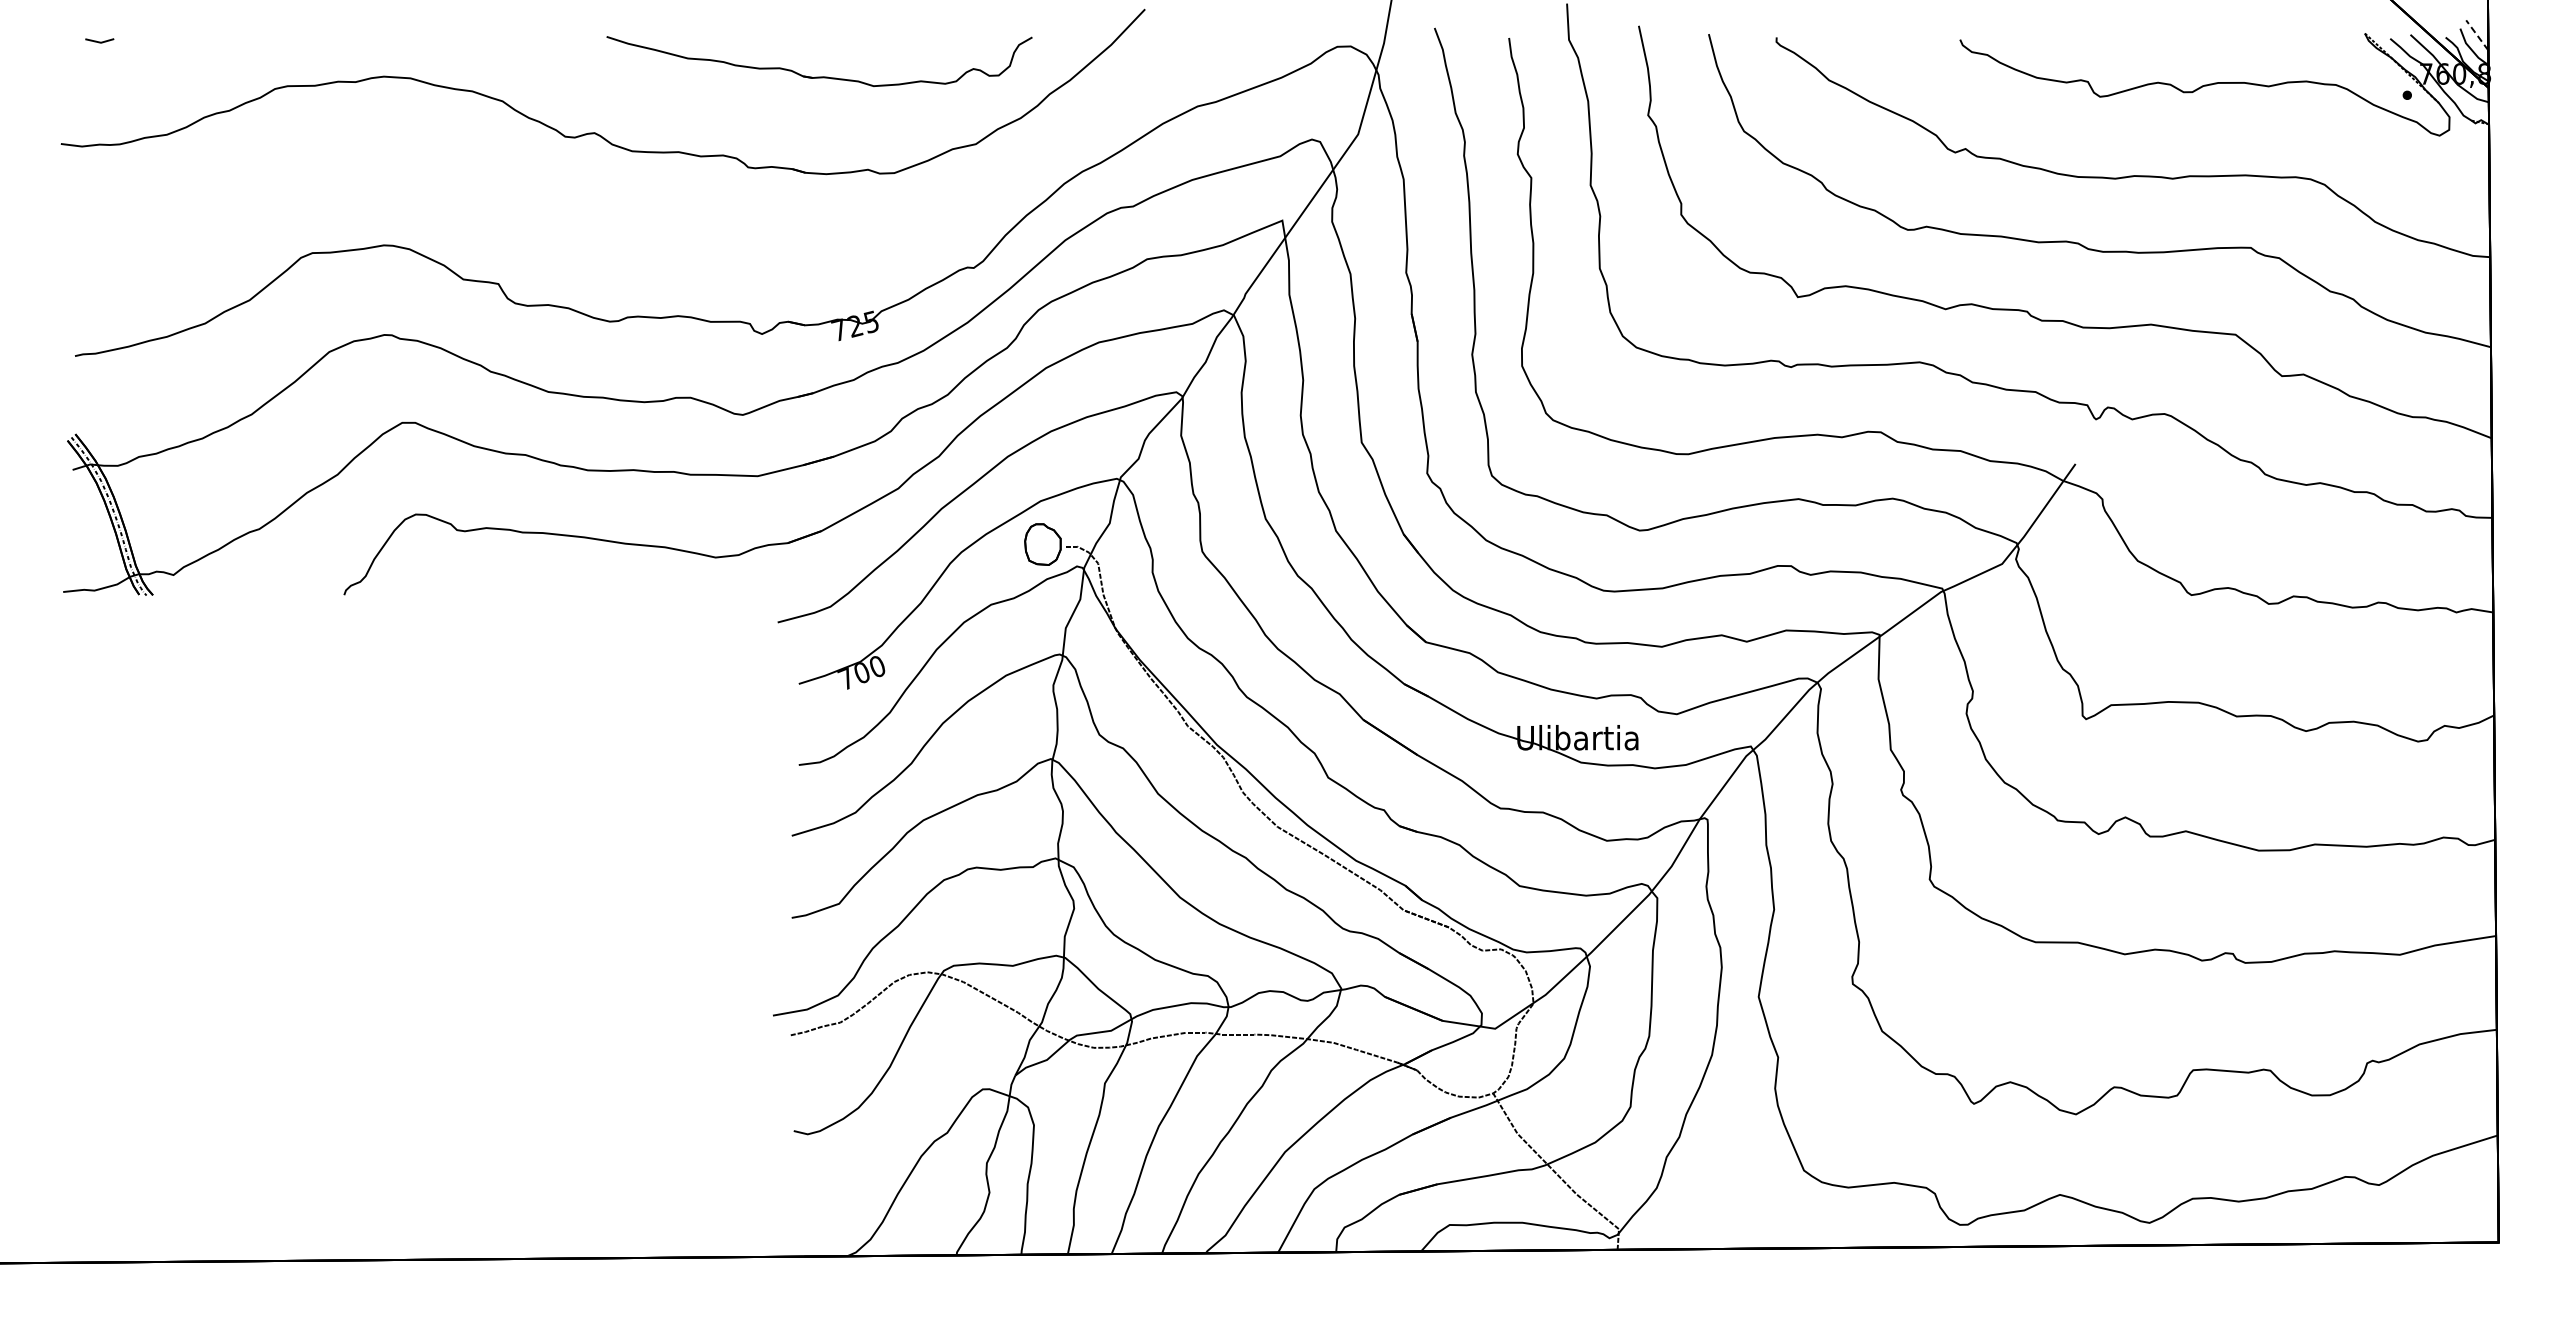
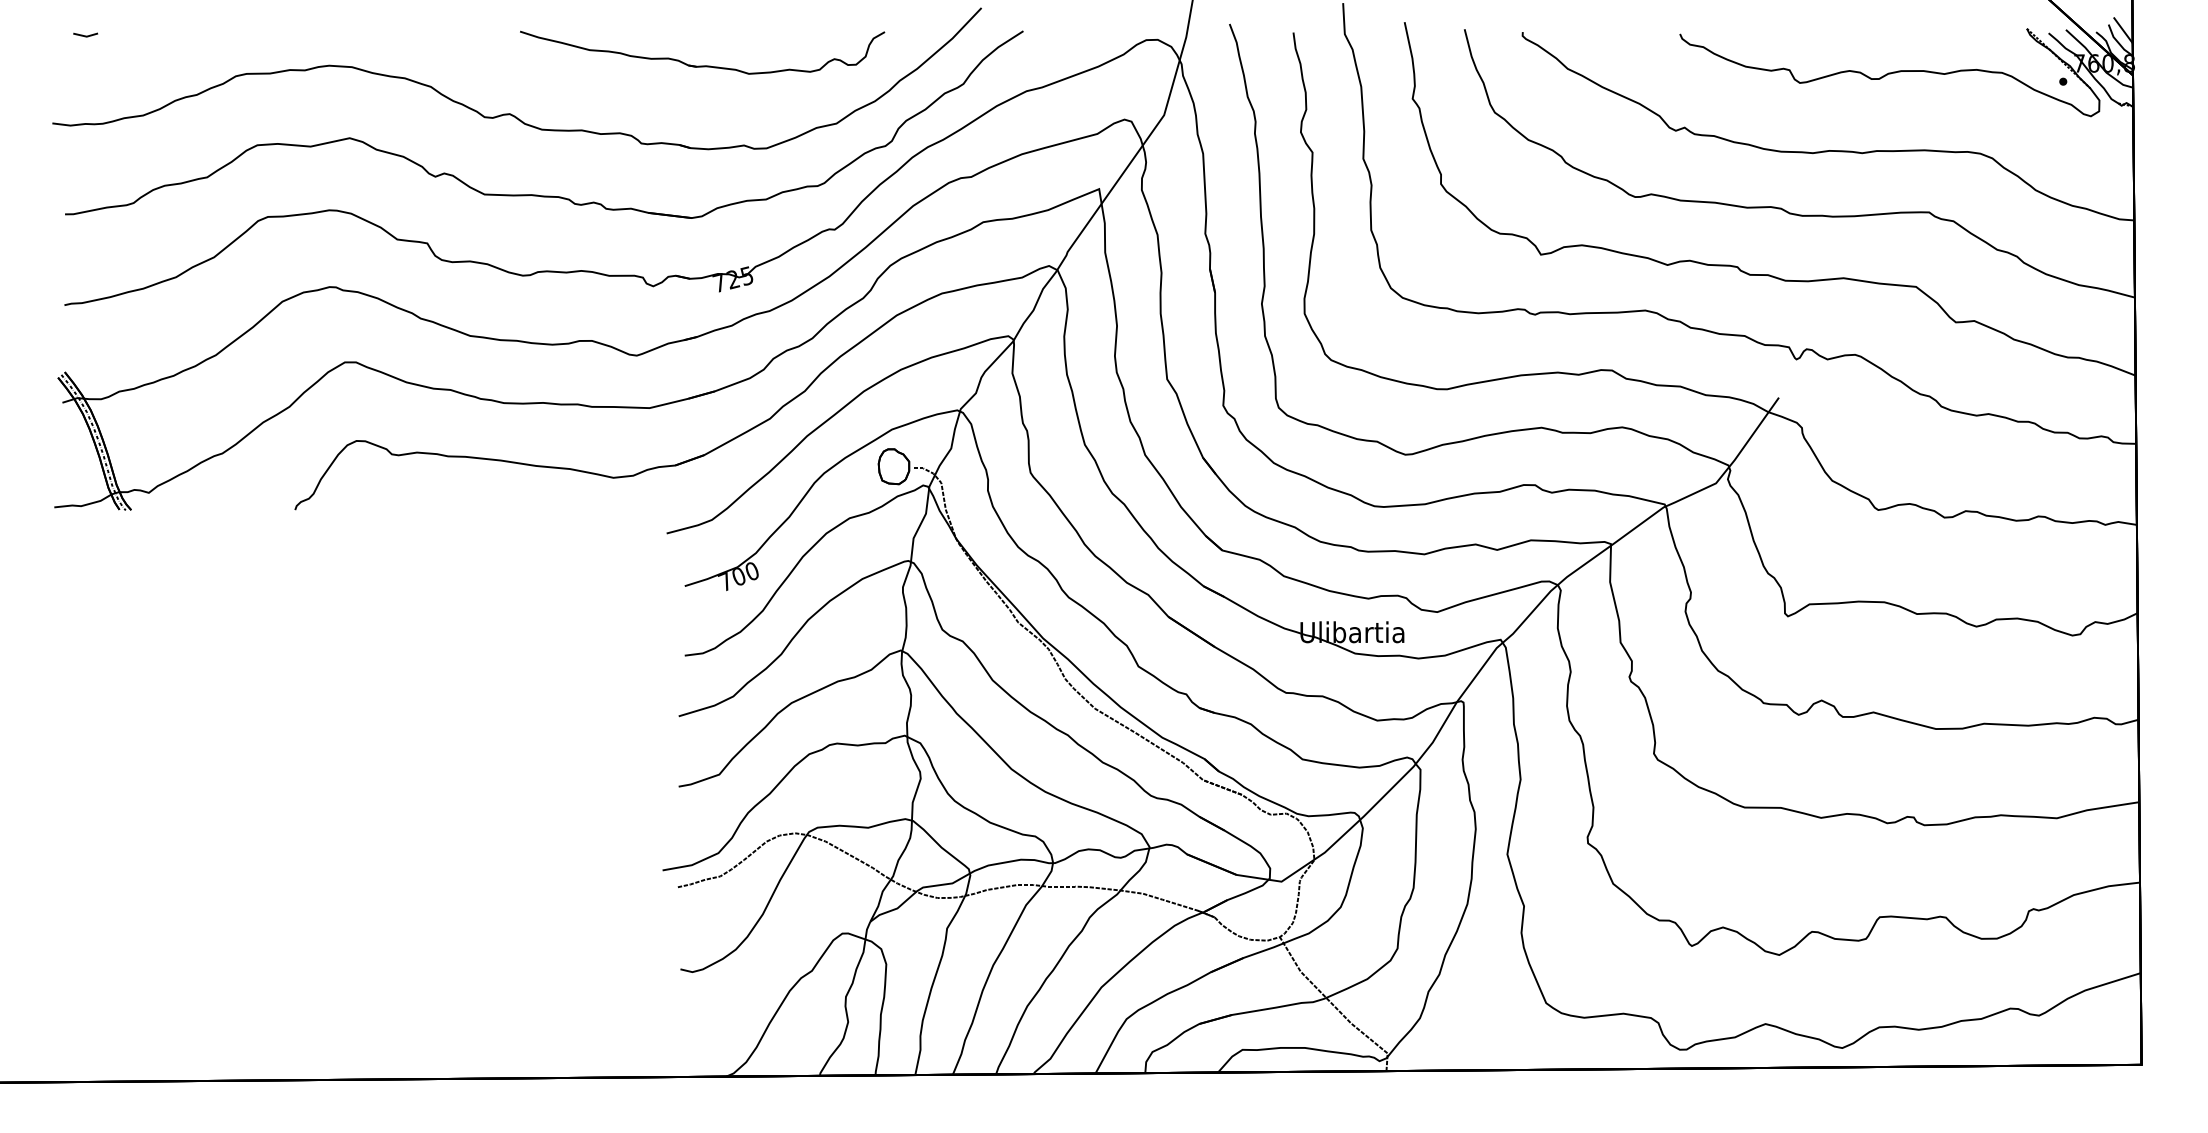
line: (2477, 35) -> (2123, 30), dashed -> solid
part: (621, 226) -> (532, 194), added

